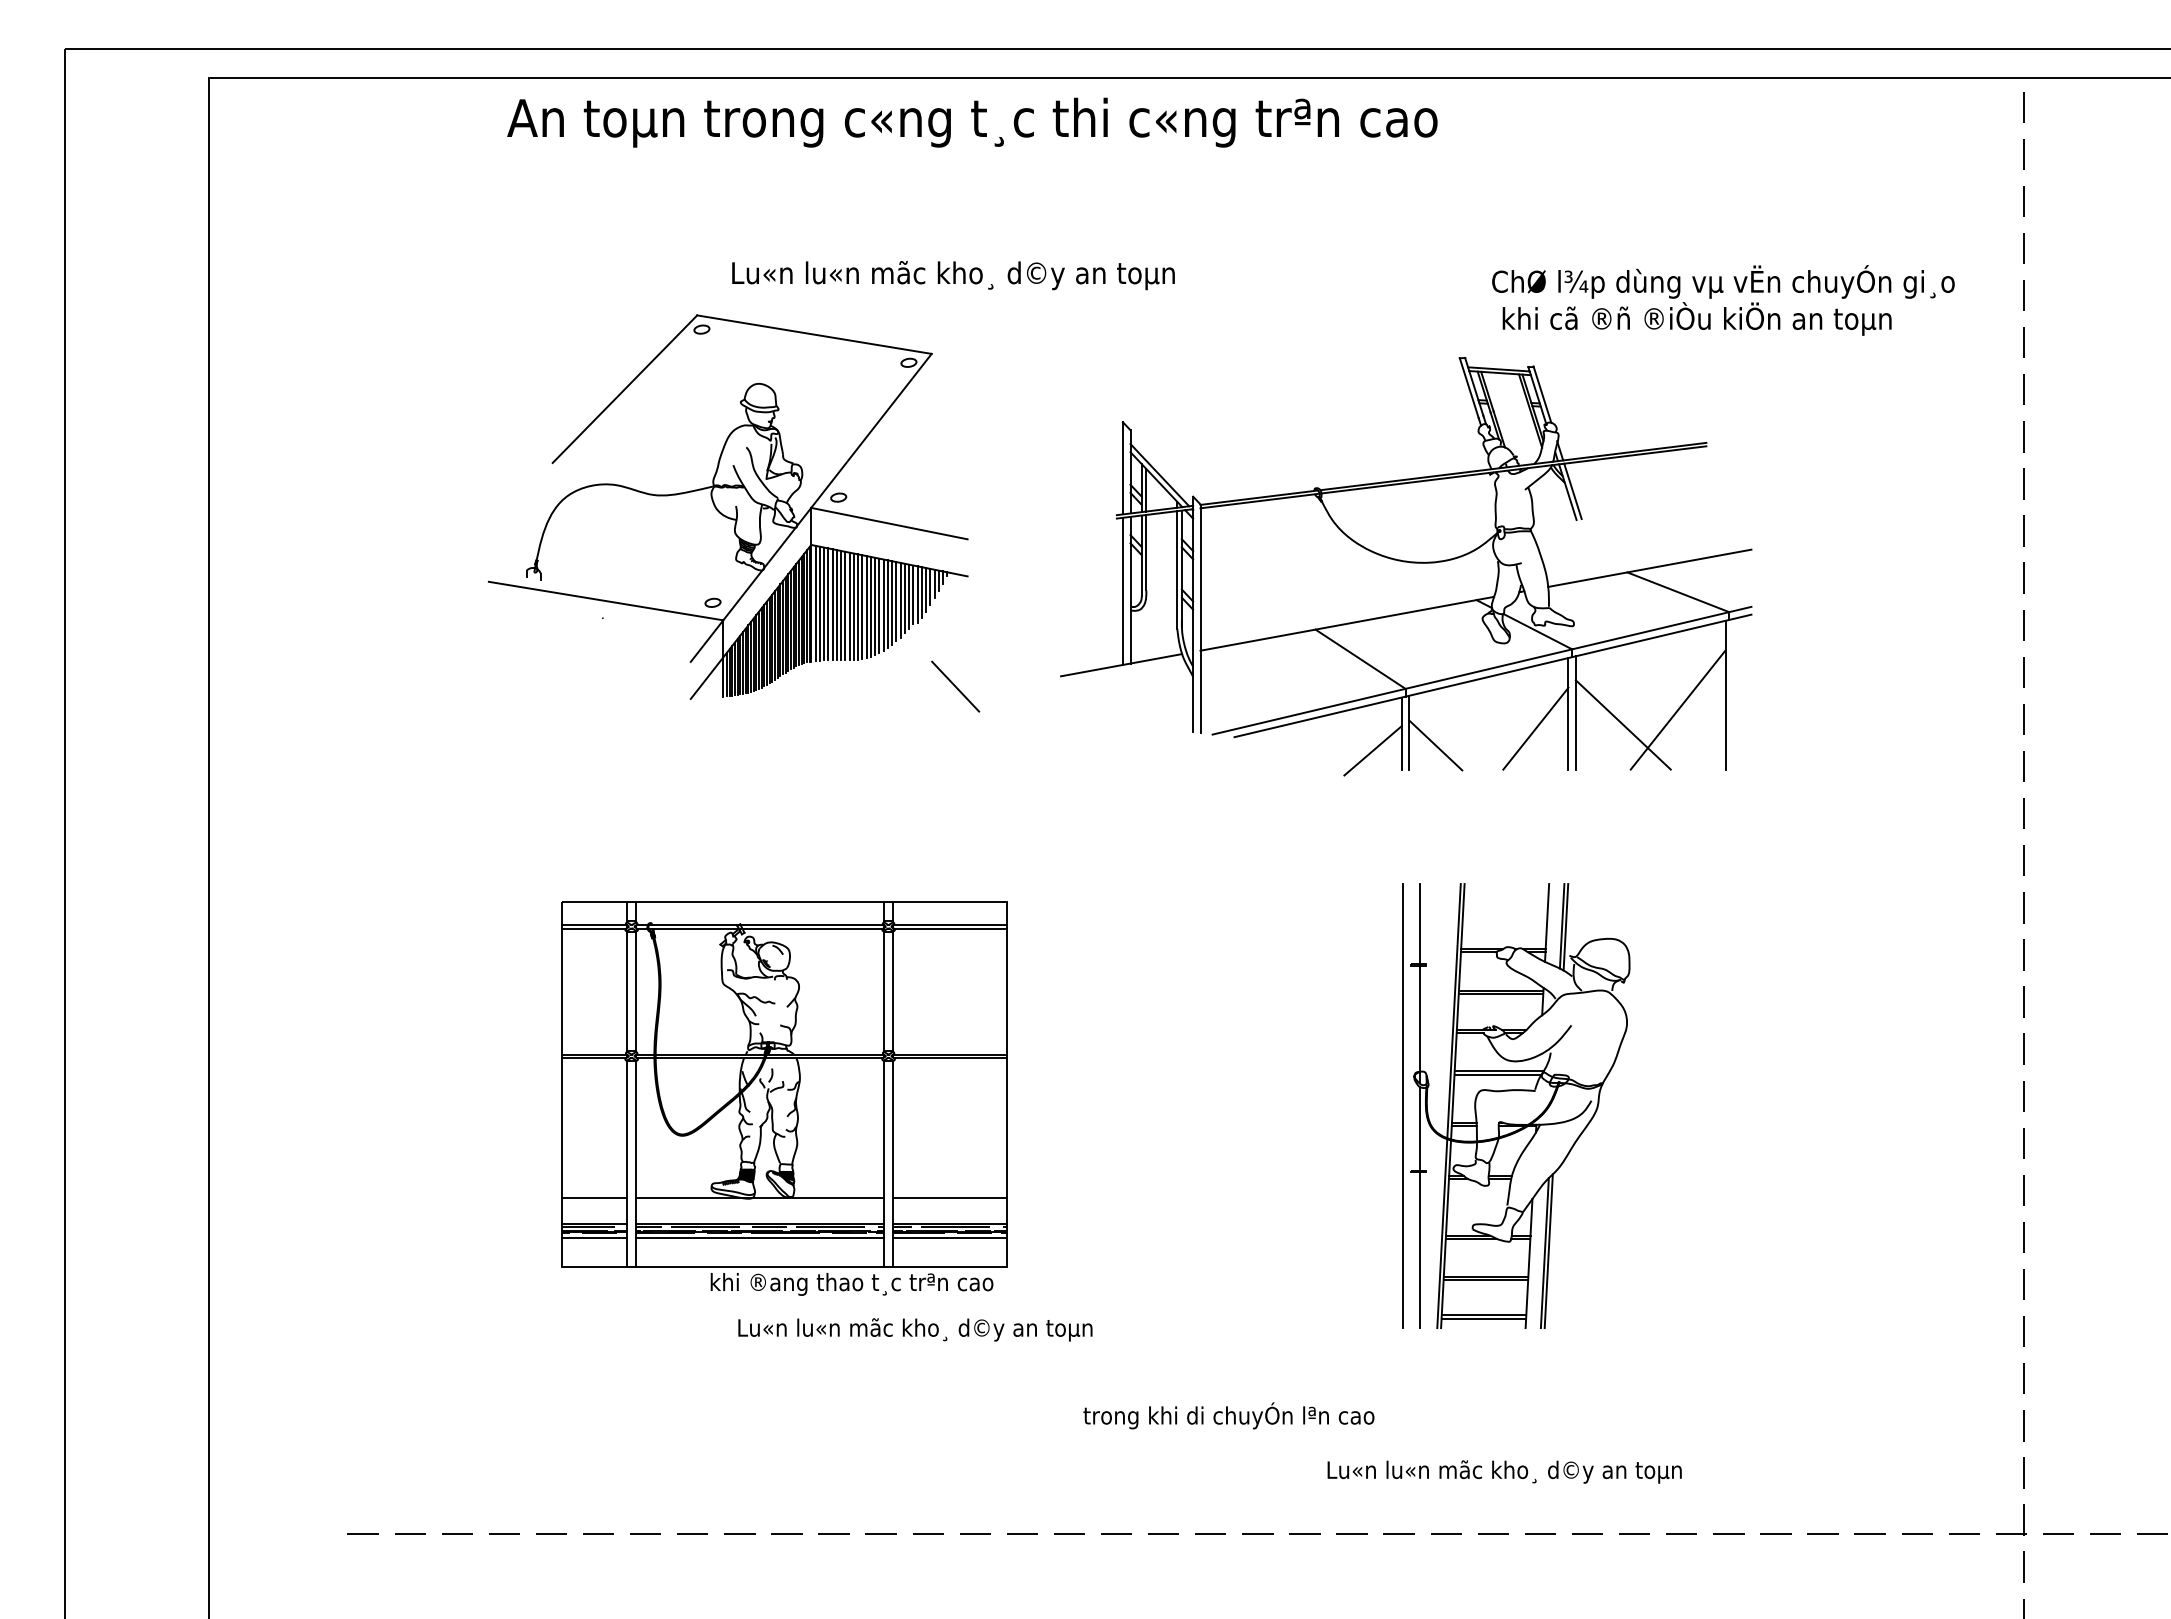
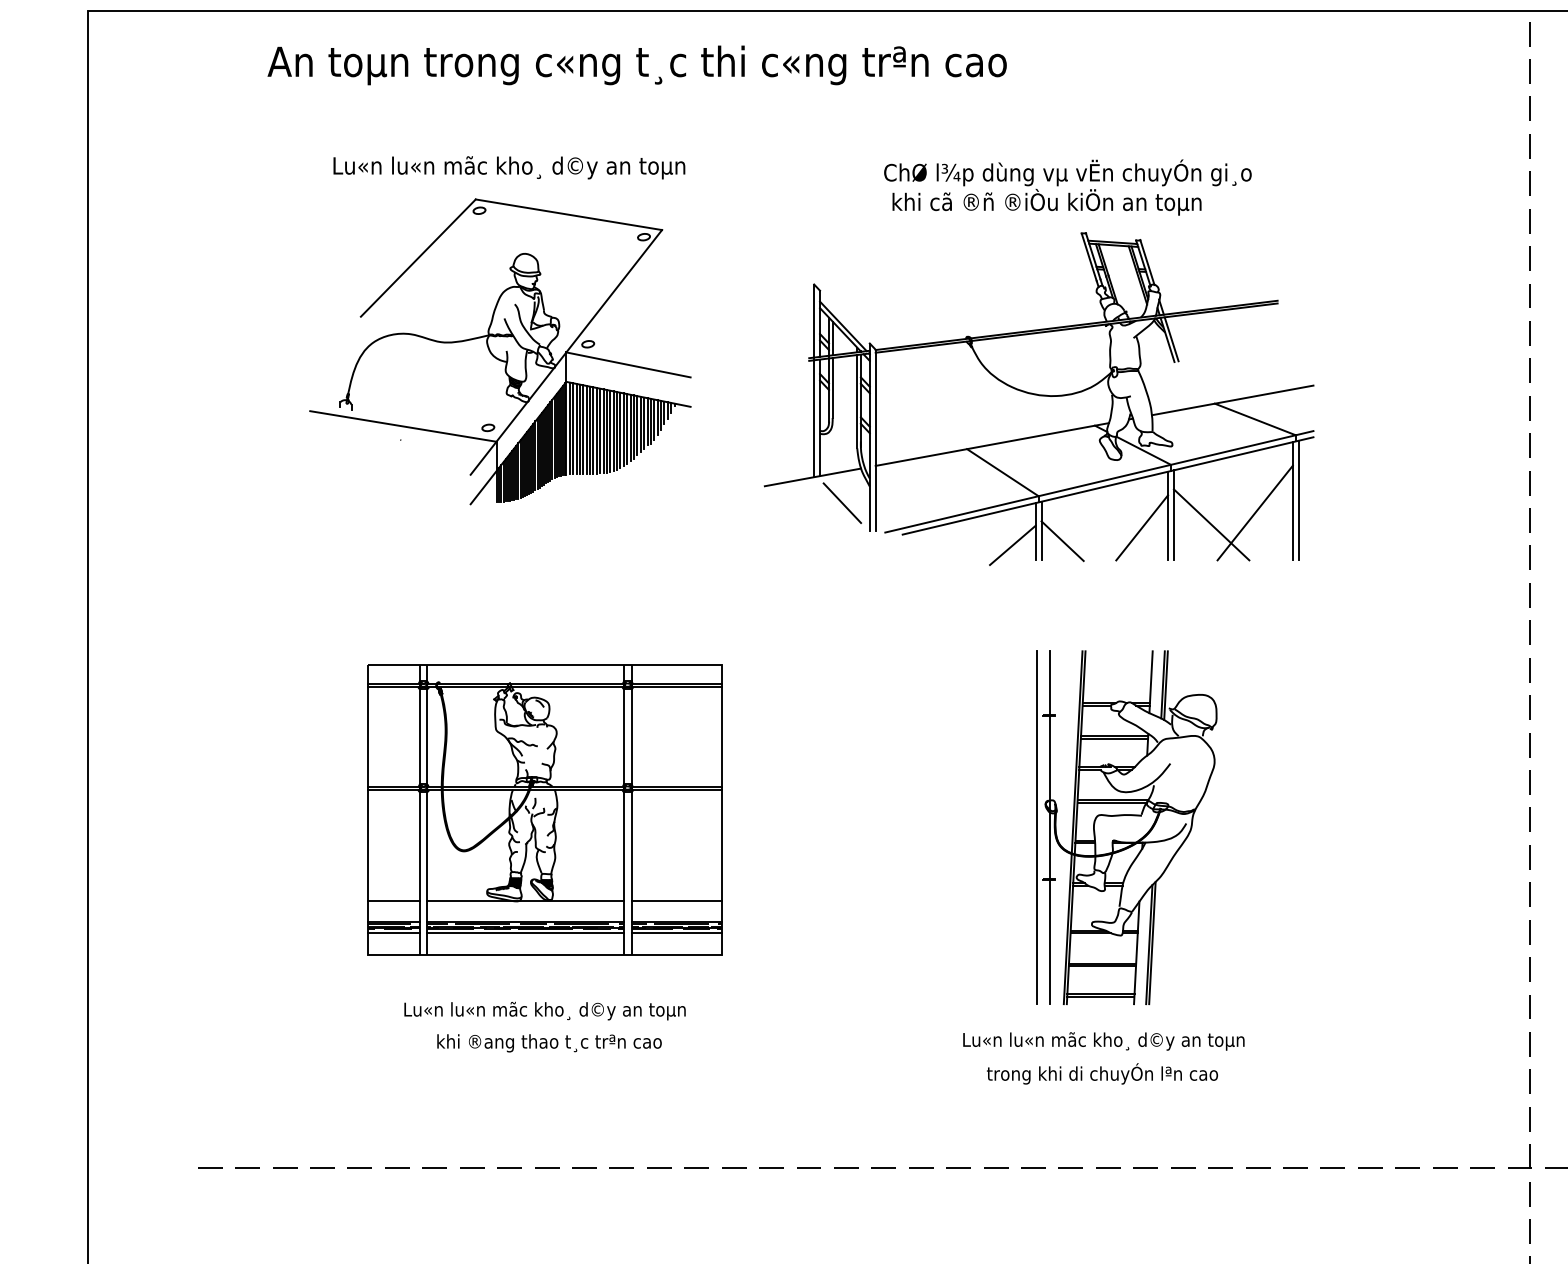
text: (972, 122) -> (637, 65), moved
text: (953, 275) -> (509, 167), moved
text: (1723, 300) -> (1067, 187), moved
line: (955, 686) -> (842, 503), moved
line: (1732, 694) -> (1298, 500), added
text: (851, 1284) -> (549, 1043), moved
text: (915, 1329) -> (545, 1010), moved
text: (1228, 1415) -> (1102, 1073), moved
text: (1504, 1471) -> (1103, 1041), moved

